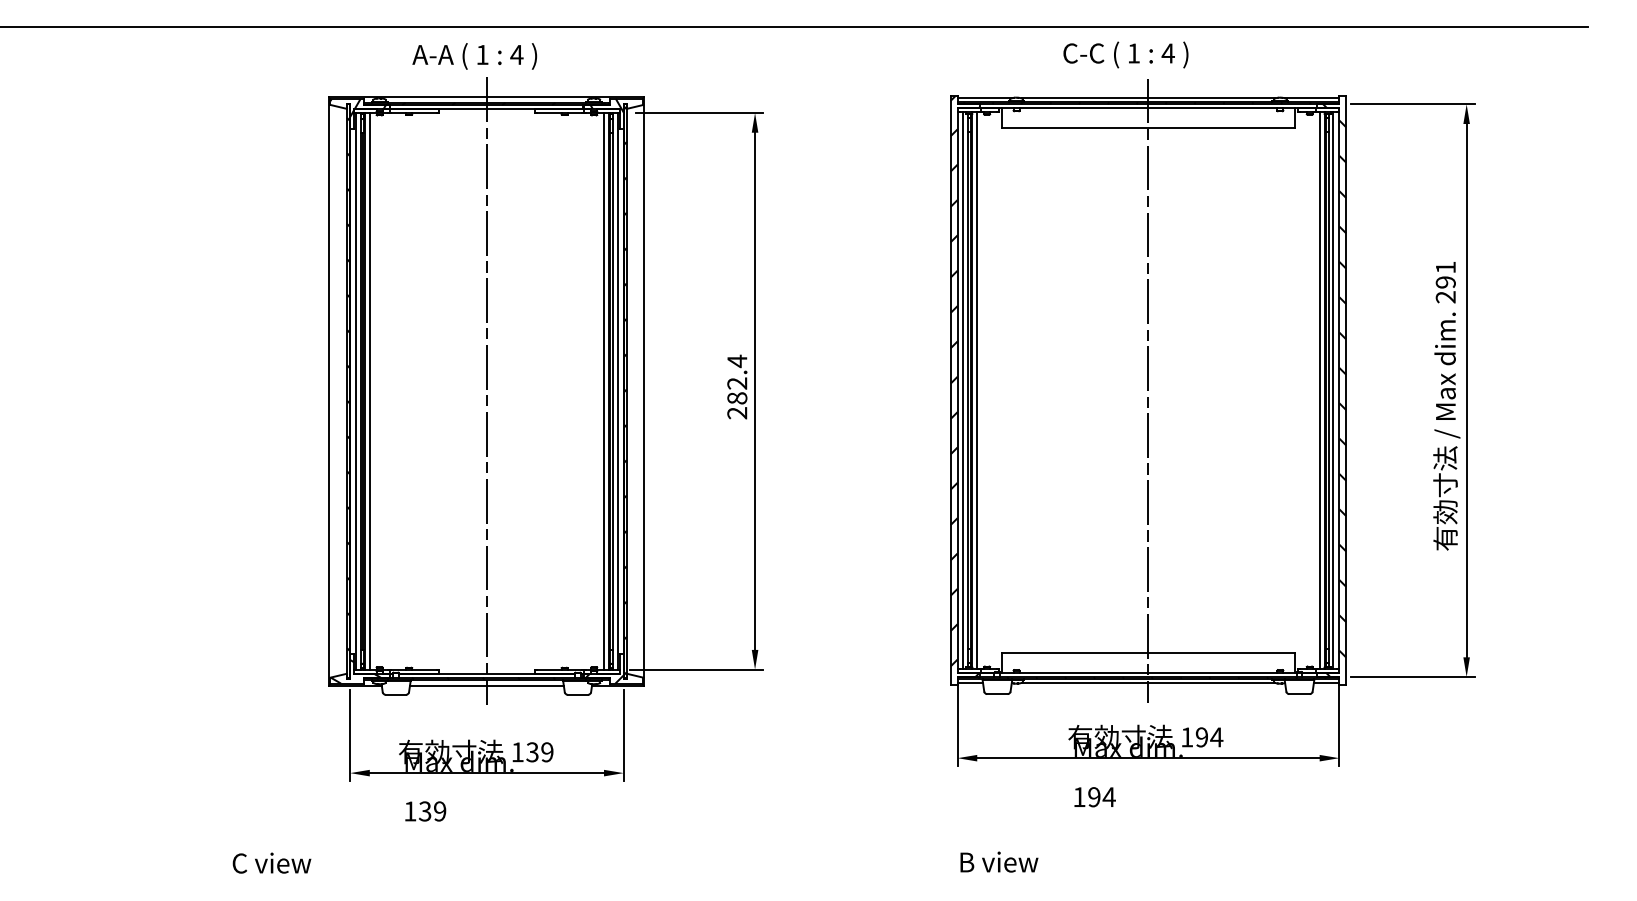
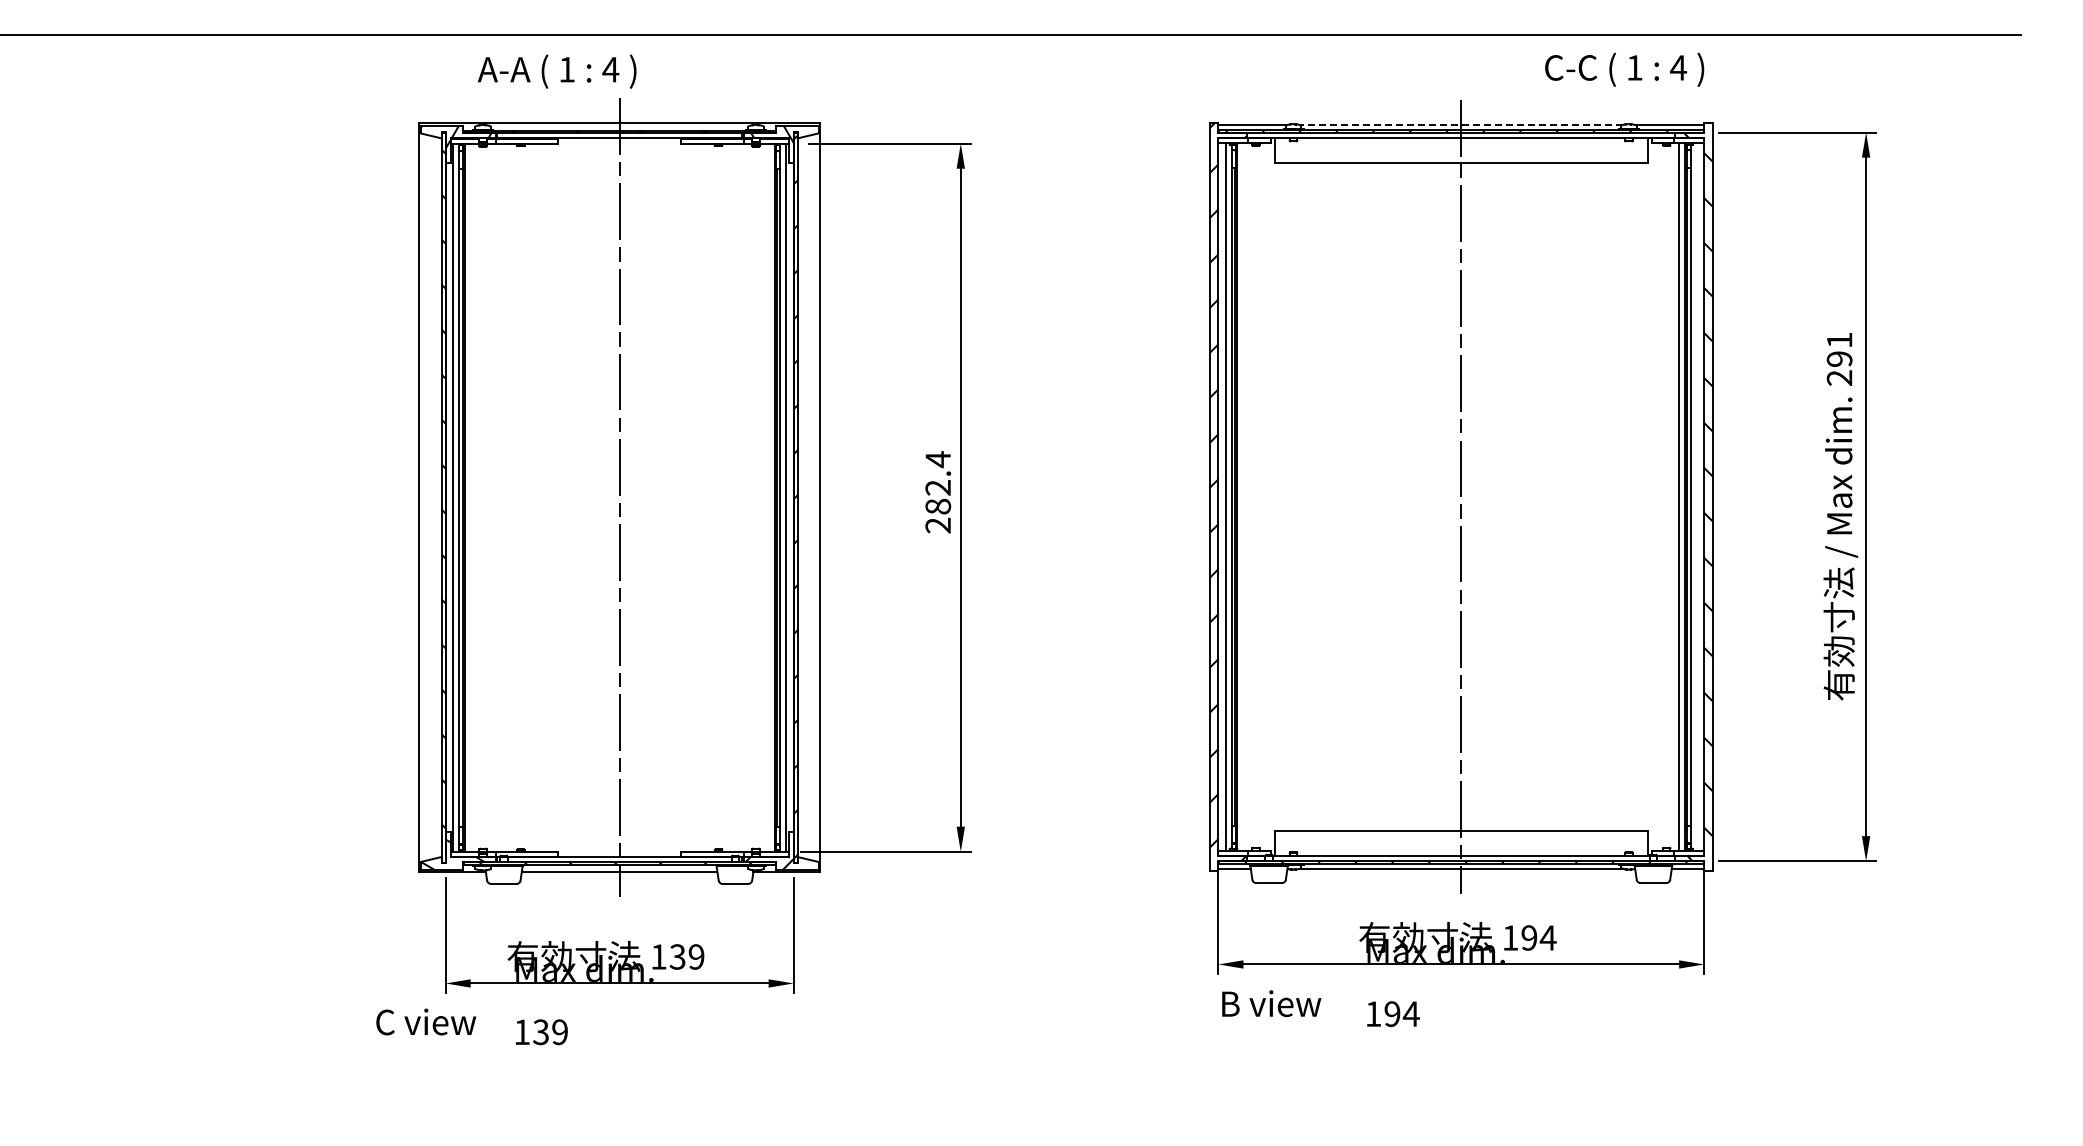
text: (1125, 54) -> (1624, 69), moved
text: (475, 56) -> (557, 71), moved
line: (1147, 98) -> (1460, 125), solid -> dashed
line: (977, 390) -> (1243, 496), removed
line: (1333, 390) -> (1696, 496), removed
line: (369, 391) -> (470, 497), removed
line: (603, 391) -> (768, 497), removed
text: (999, 861) -> (1271, 1003), moved
text: (272, 862) -> (426, 1021), moved

